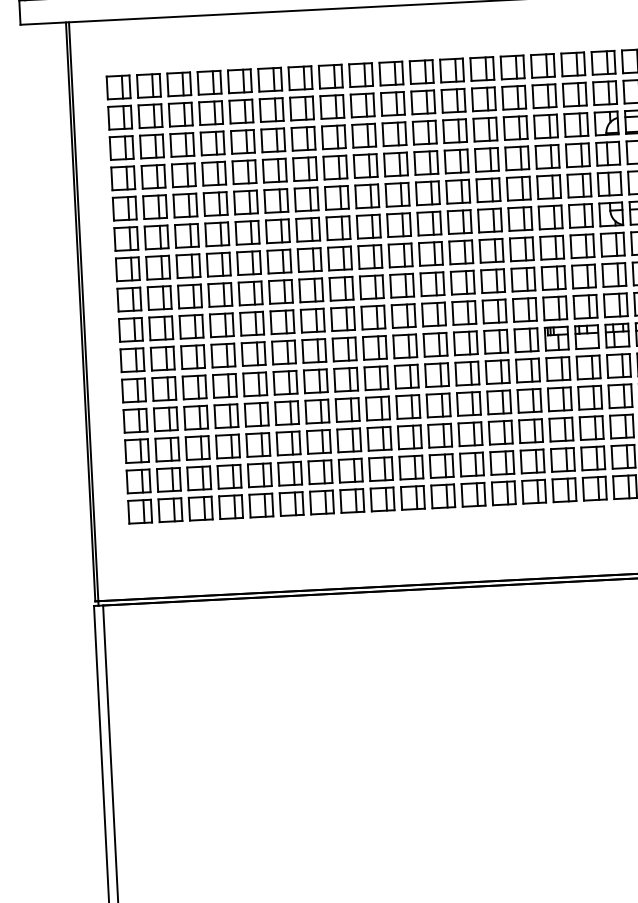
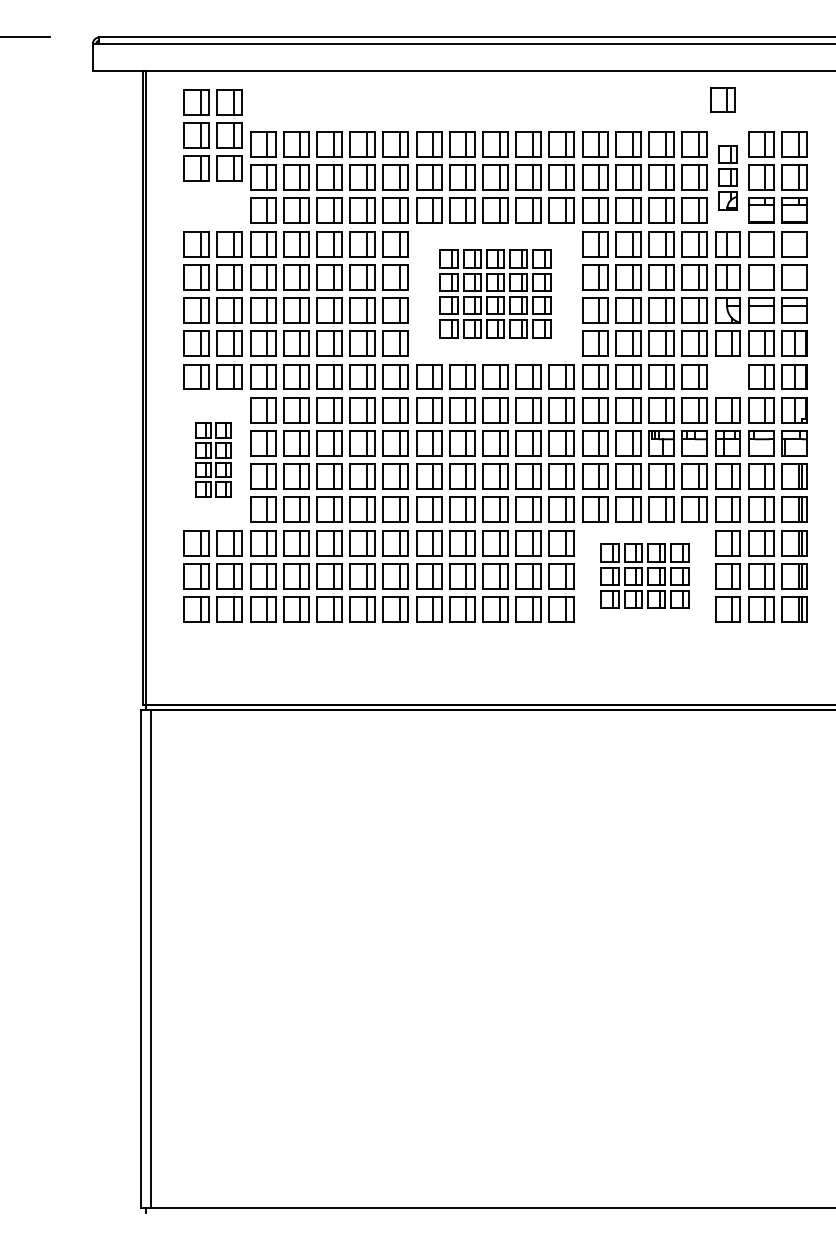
part: (604, 92) -> (727, 177), size x0.7
part: (134, 116) -> (212, 135), moved
part: (398, 209) -> (495, 293), size x0.7
part: (613, 274) -> (722, 99), moved
part: (147, 374) -> (212, 459), size x0.6
part: (547, 460) -> (644, 576), size x0.7

